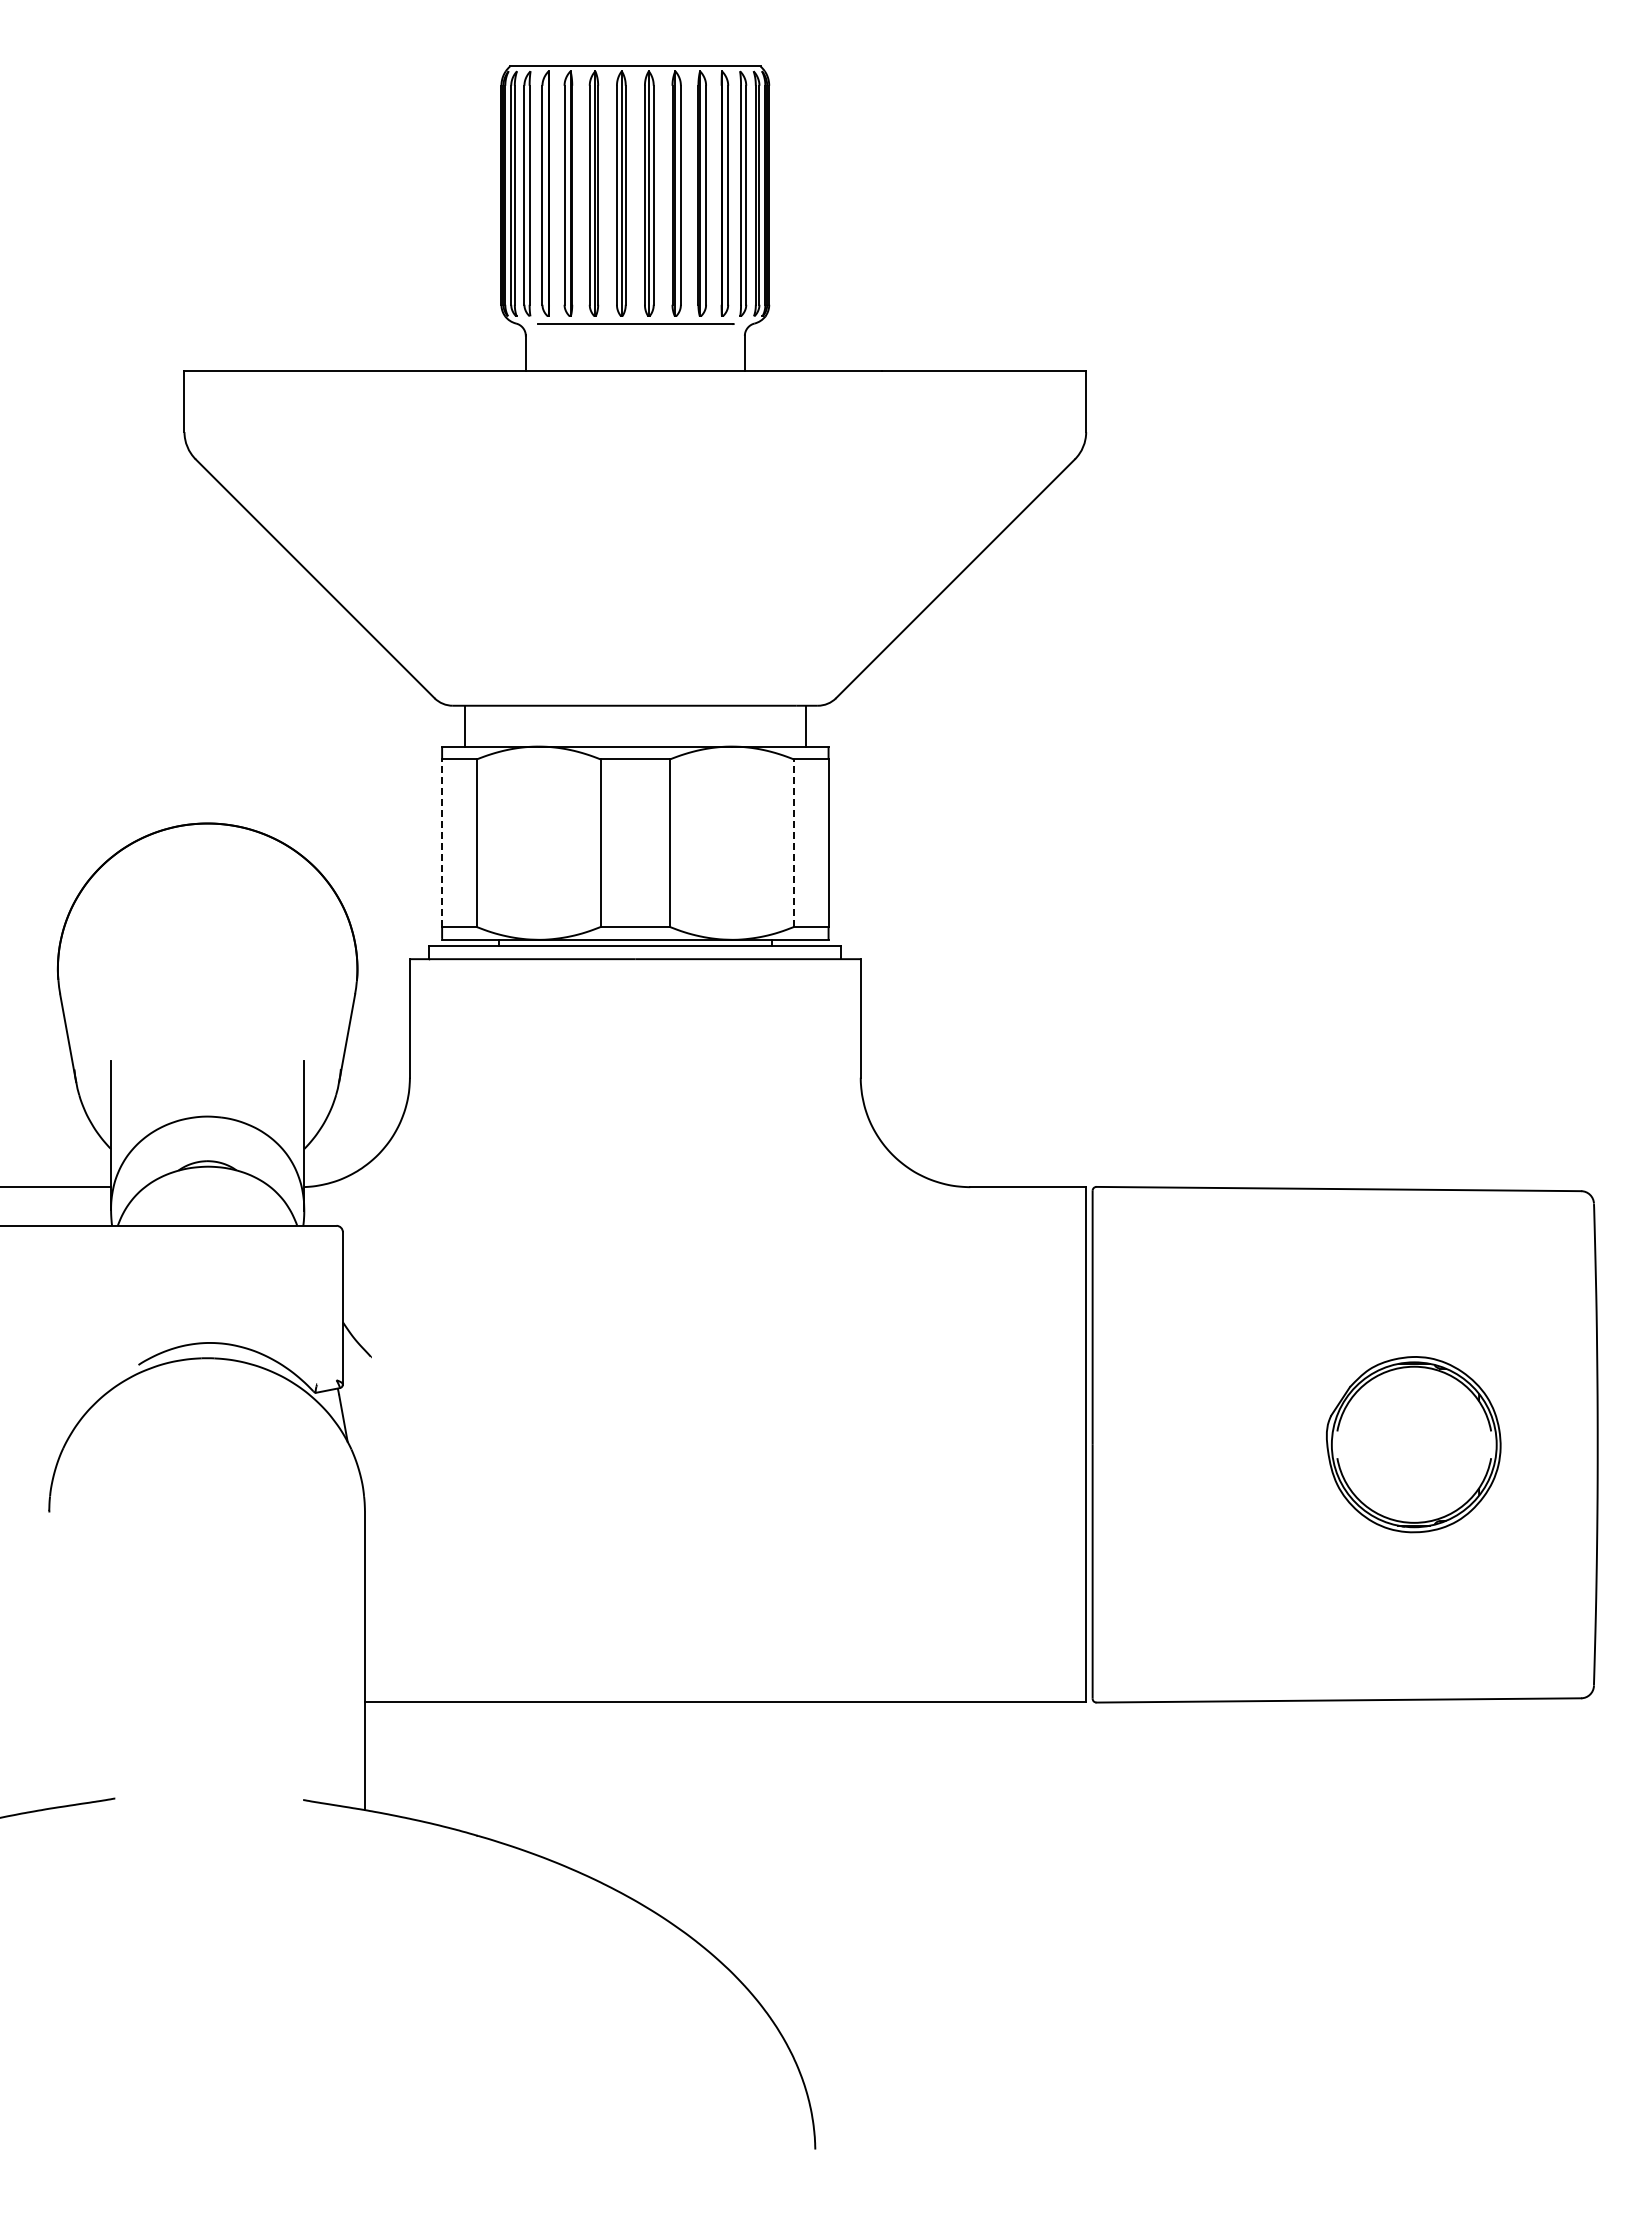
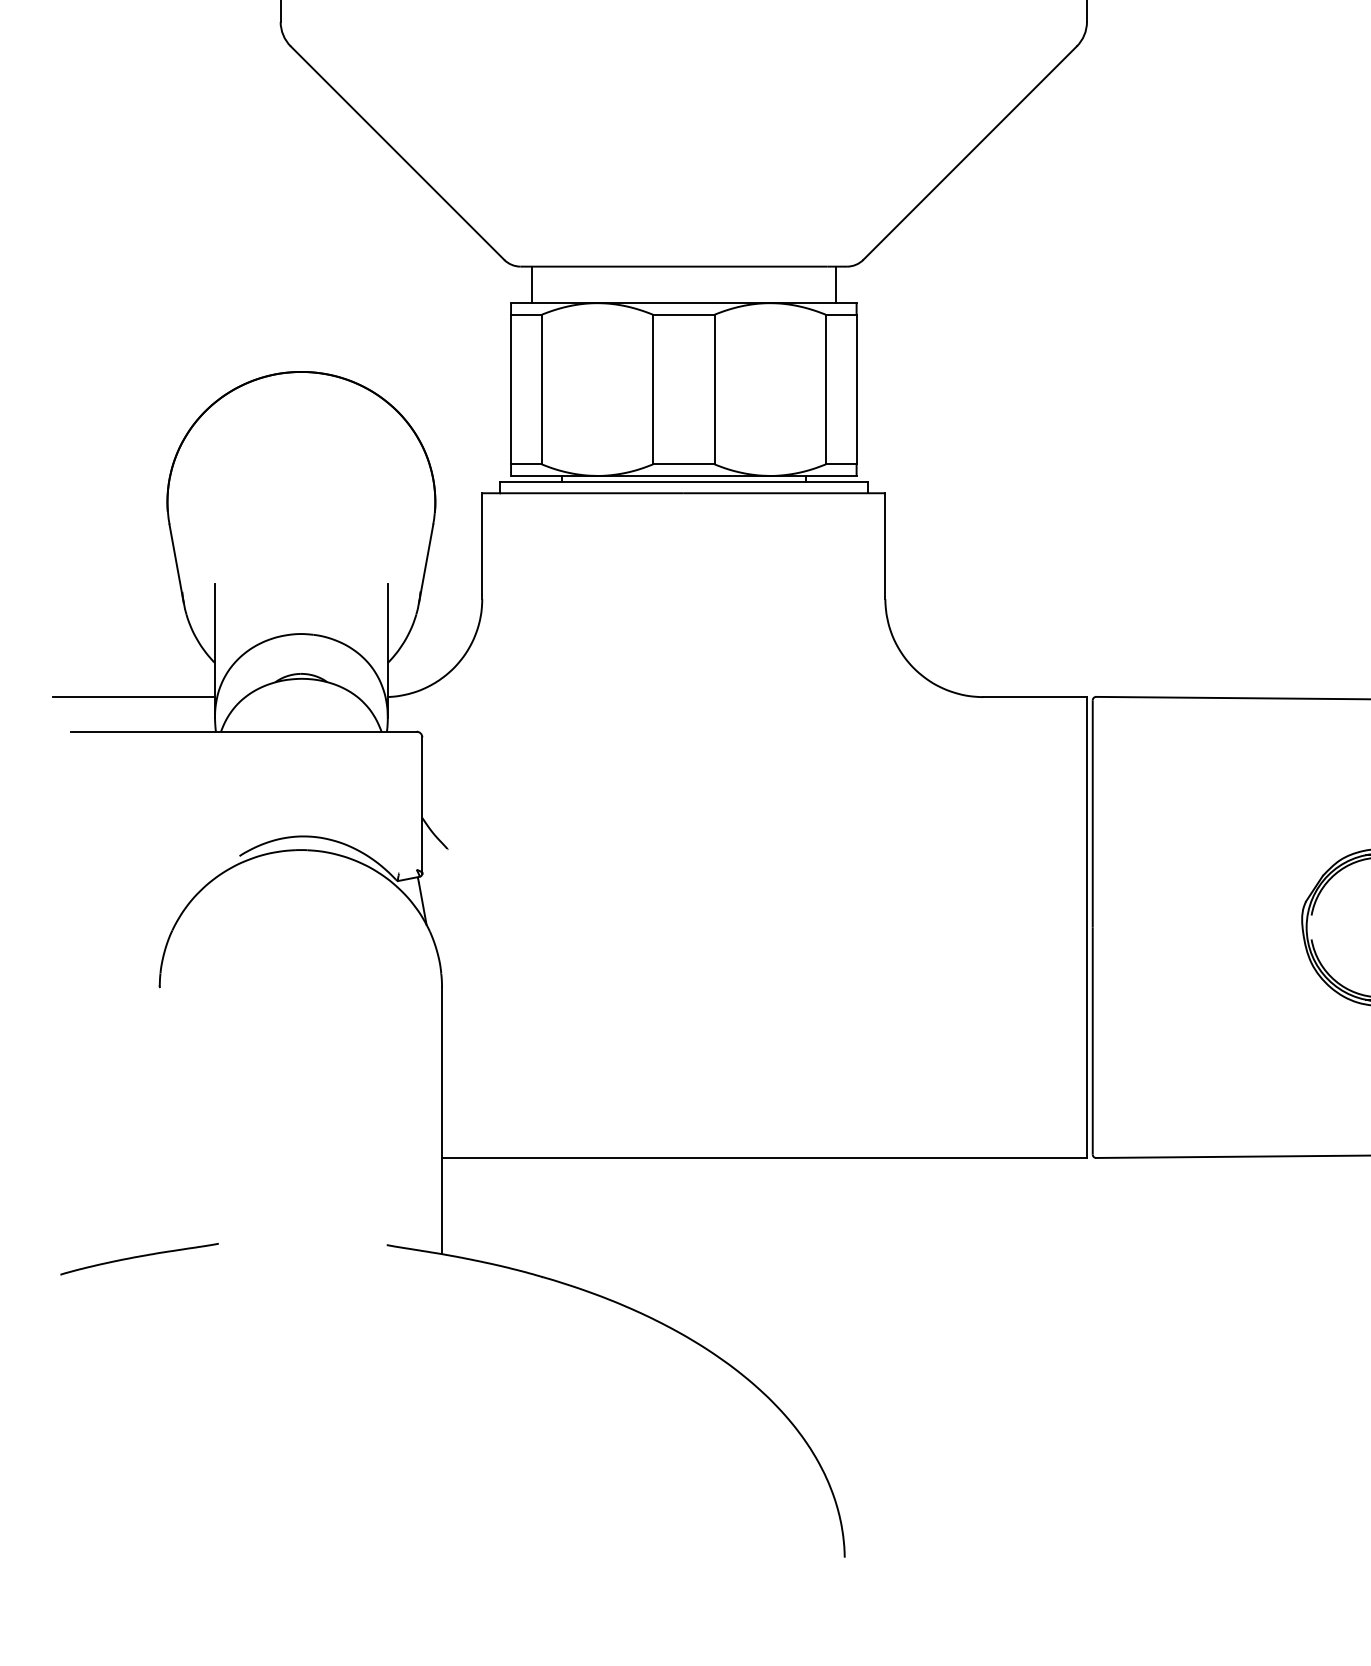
line: (442, 843) -> (511, 389), dashed -> solid
line: (794, 843) -> (826, 389), dashed -> solid

